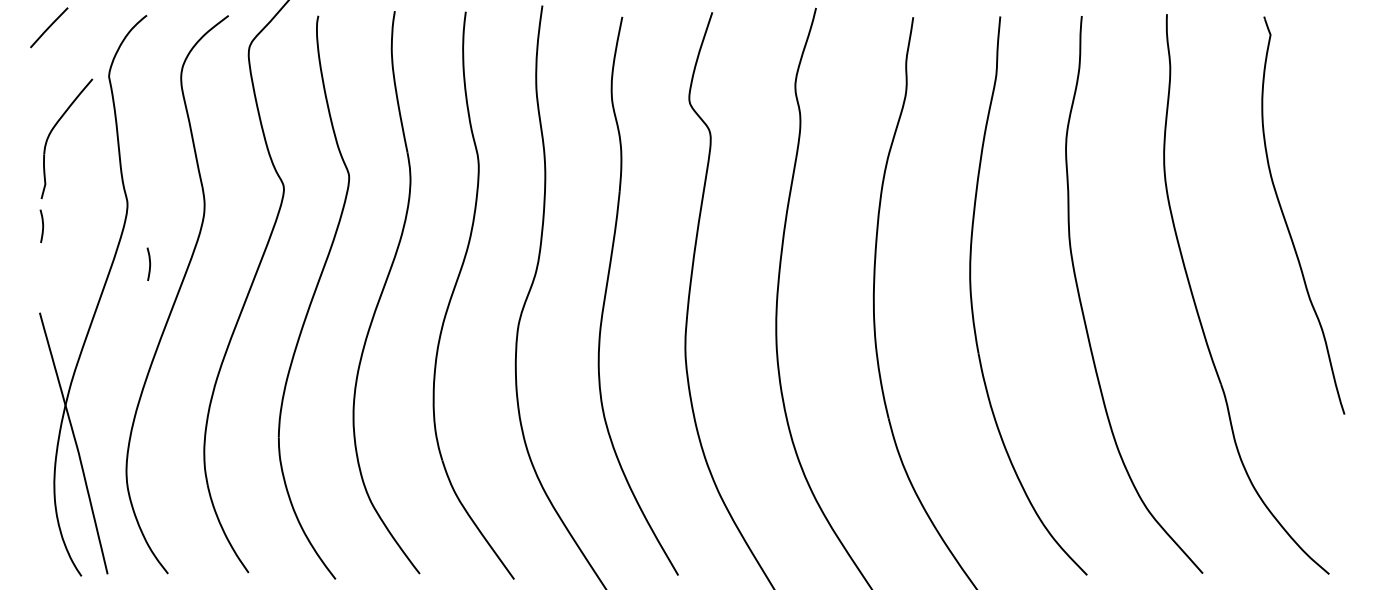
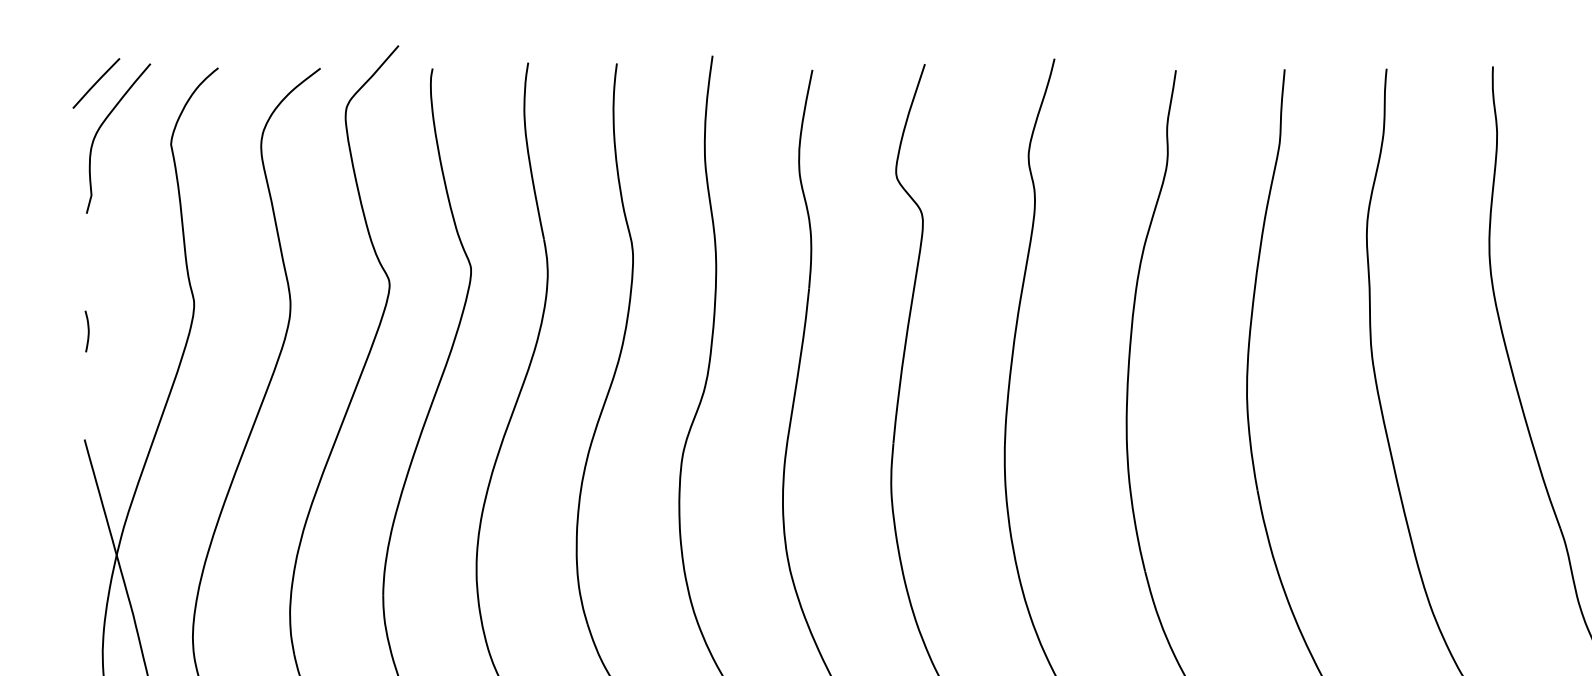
part: (54, 128) -> (102, 125), moved
curve: (149, 263) -> (221, 377), removed

